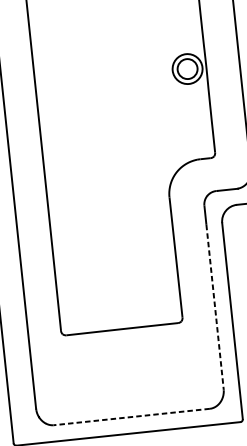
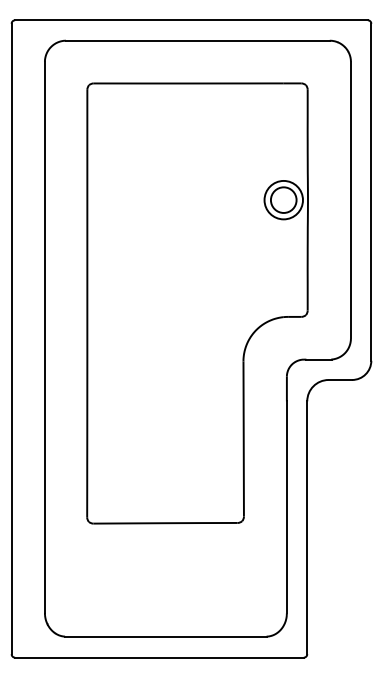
line: (214, 307) -> (286, 507), dashed -> solid
line: (131, 416) -> (165, 636), dashed -> solid

